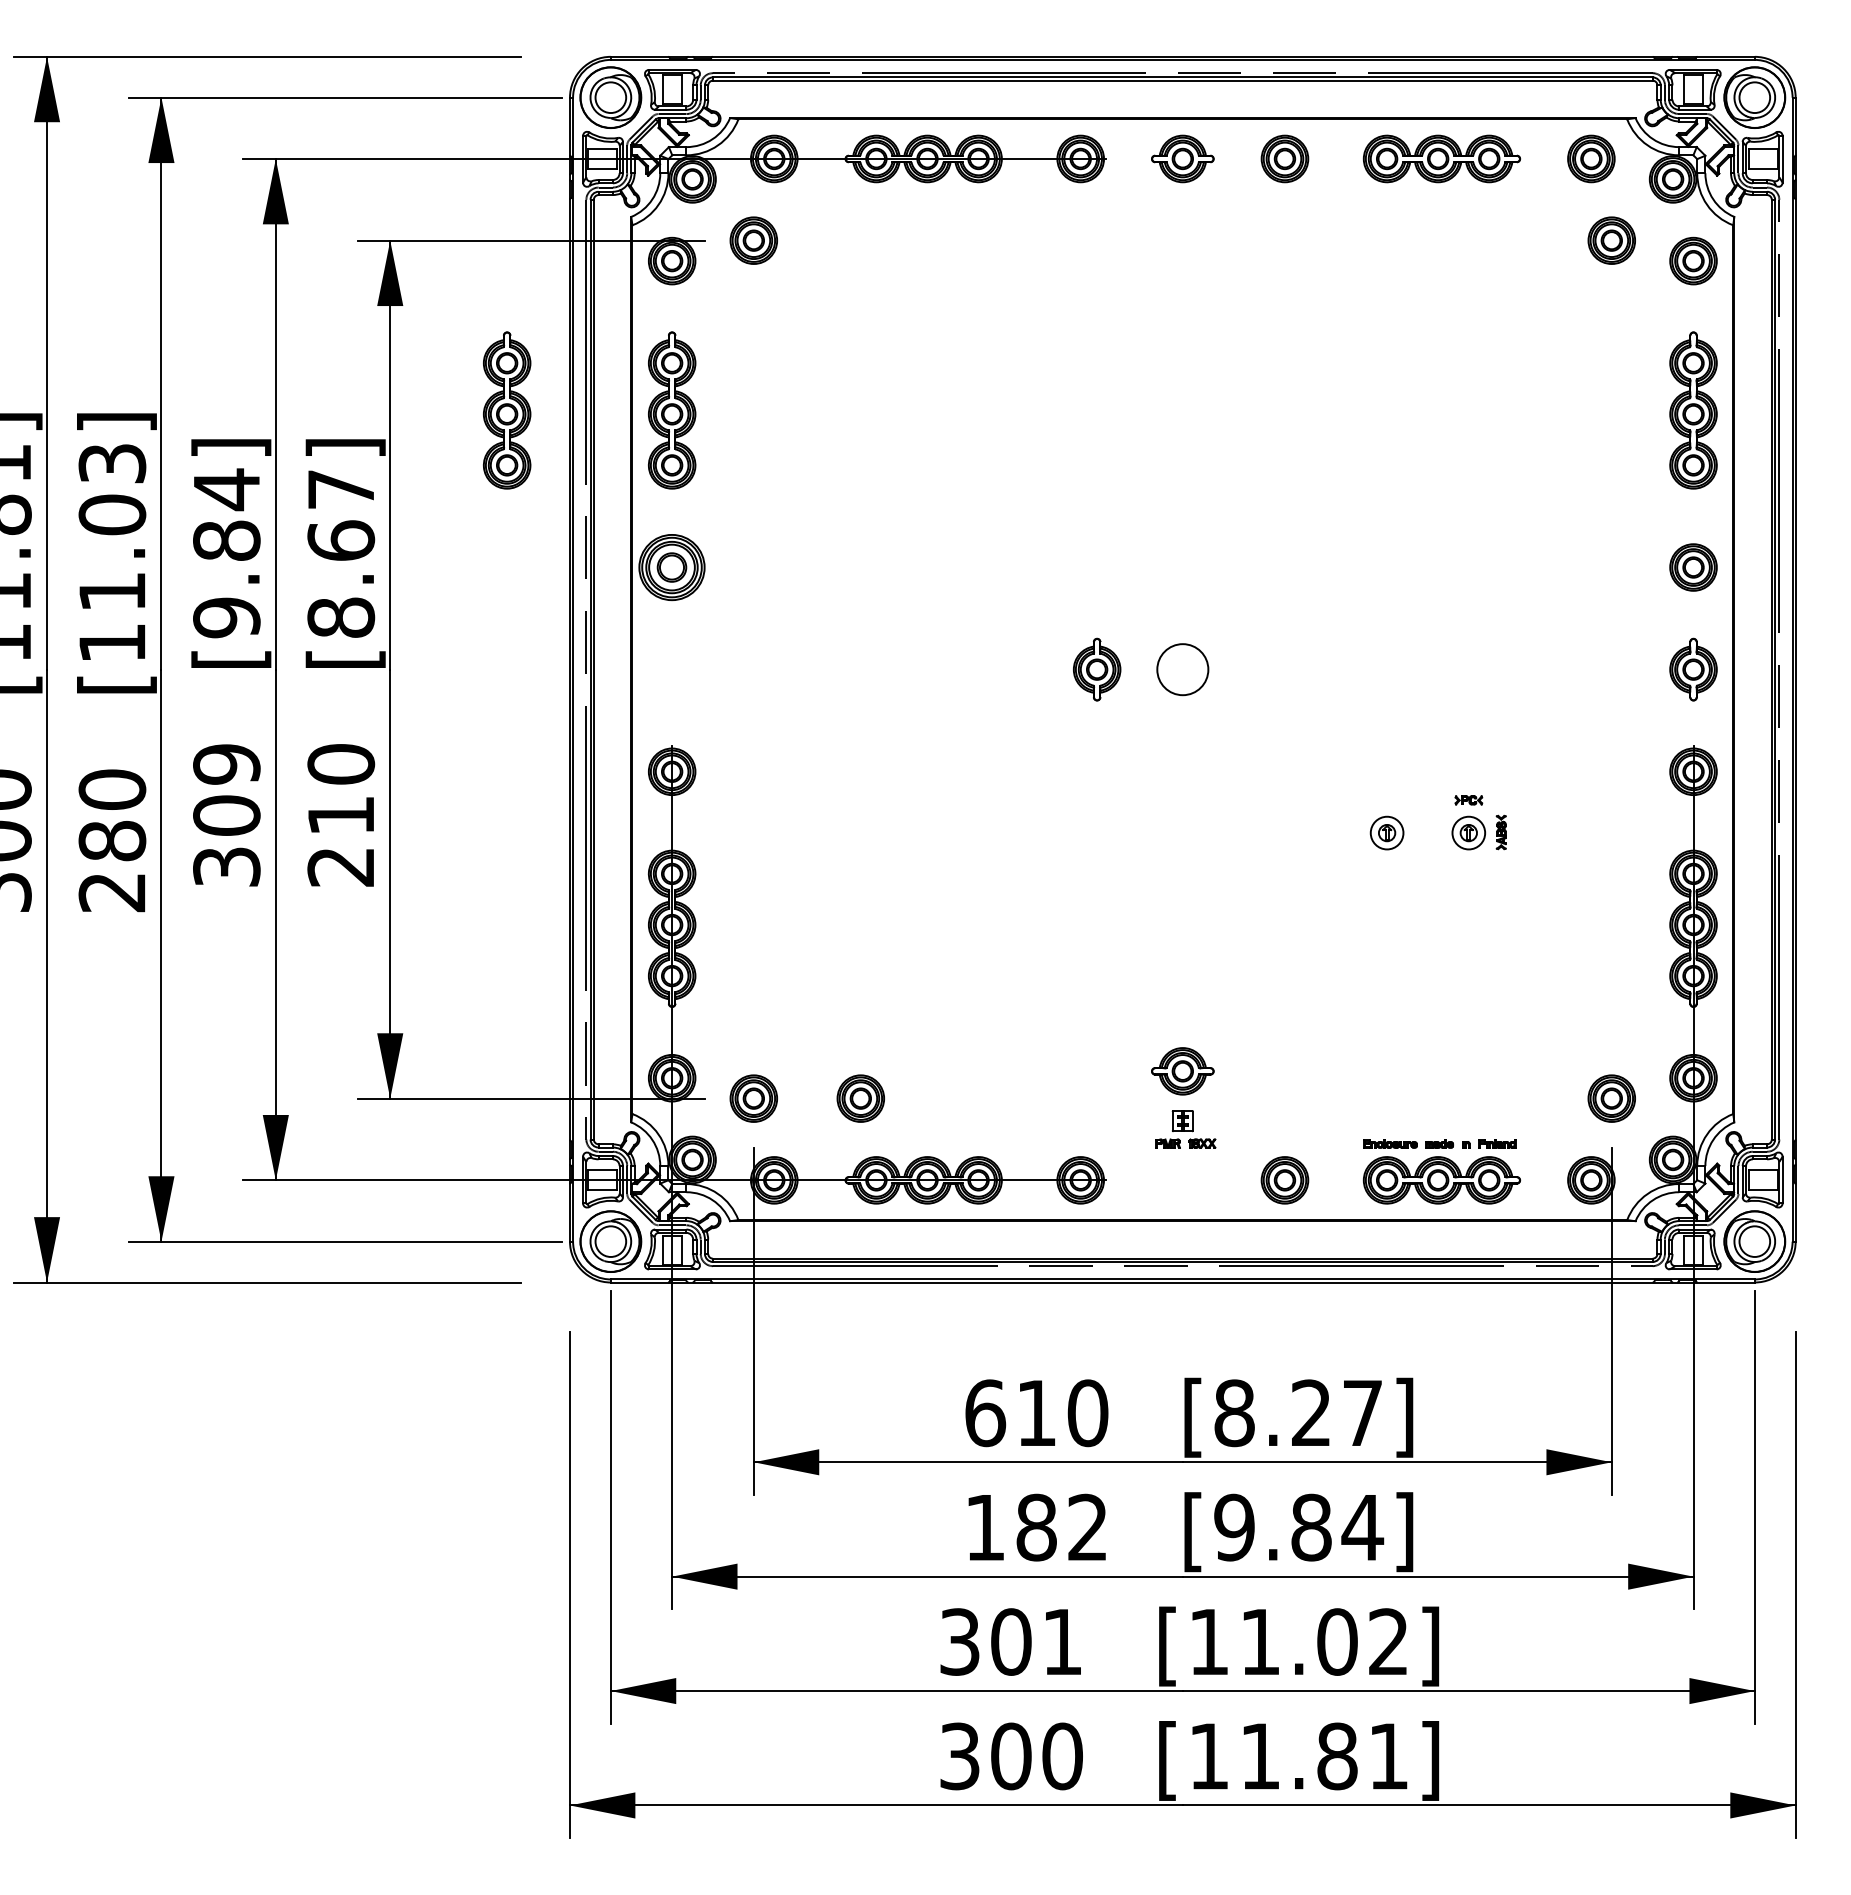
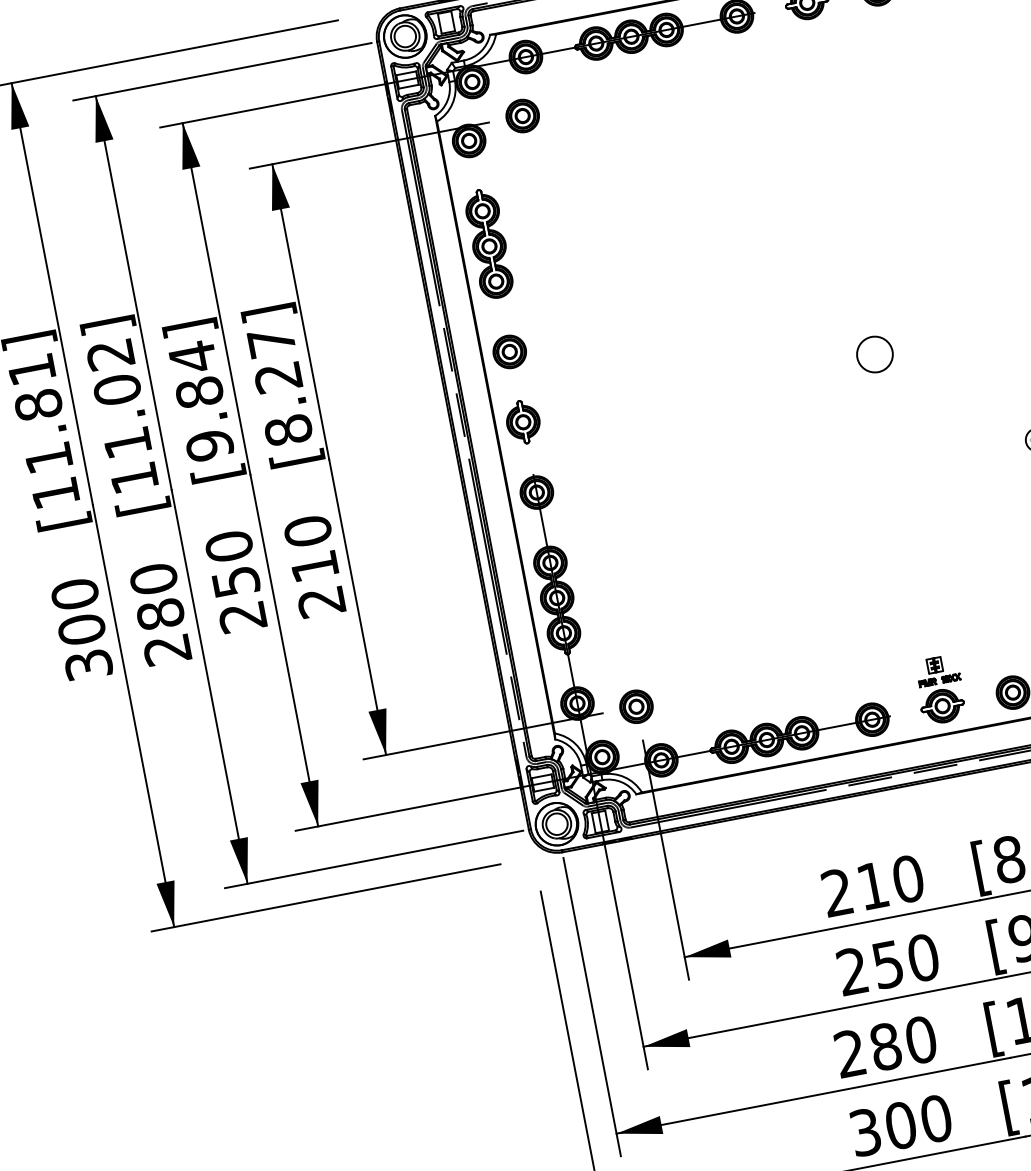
part: (507, 410) -> (375, 265), removed
text: (112, 463) -> (110, 354), [11.03] -> [11.02]
text: (341, 540) -> (278, 377), [8.67] -> [8.27]
part: (672, 567) -> (510, 351), size x0.71
part: (1097, 669) -> (523, 422), moved
text: (226, 815) -> (235, 581), 309 -> 250
part: (1182, 1071) -> (942, 706), moved
part: (860, 1098) -> (709, 692), removed
text: (985, 1413) -> (837, 892), 610 -> 210
text: (1036, 1527) -> (887, 964), 182 -> 250
text: (1011, 1641) -> (885, 1046), 301 -> 280

